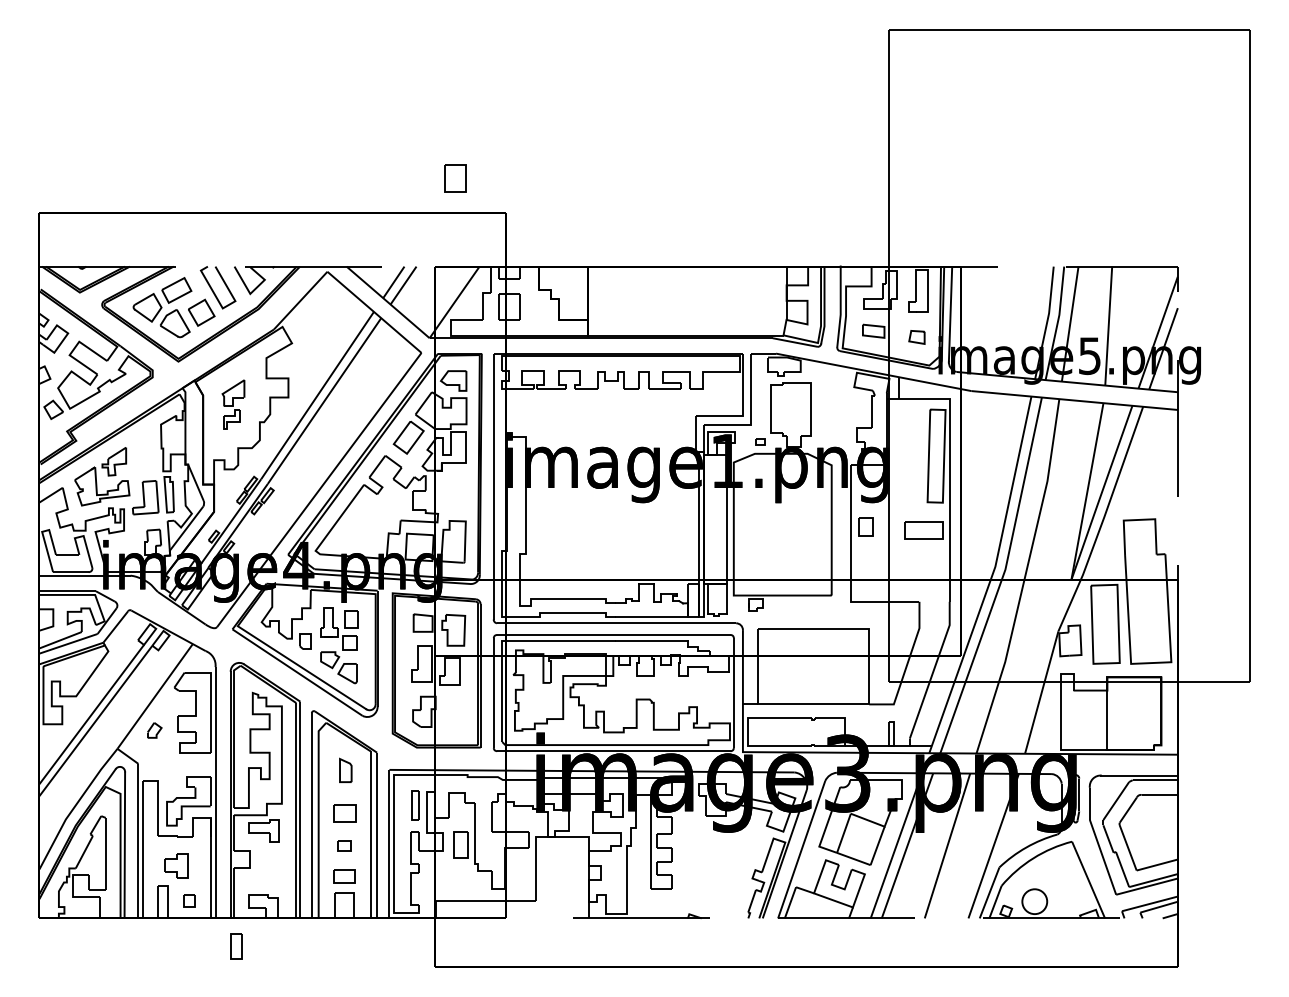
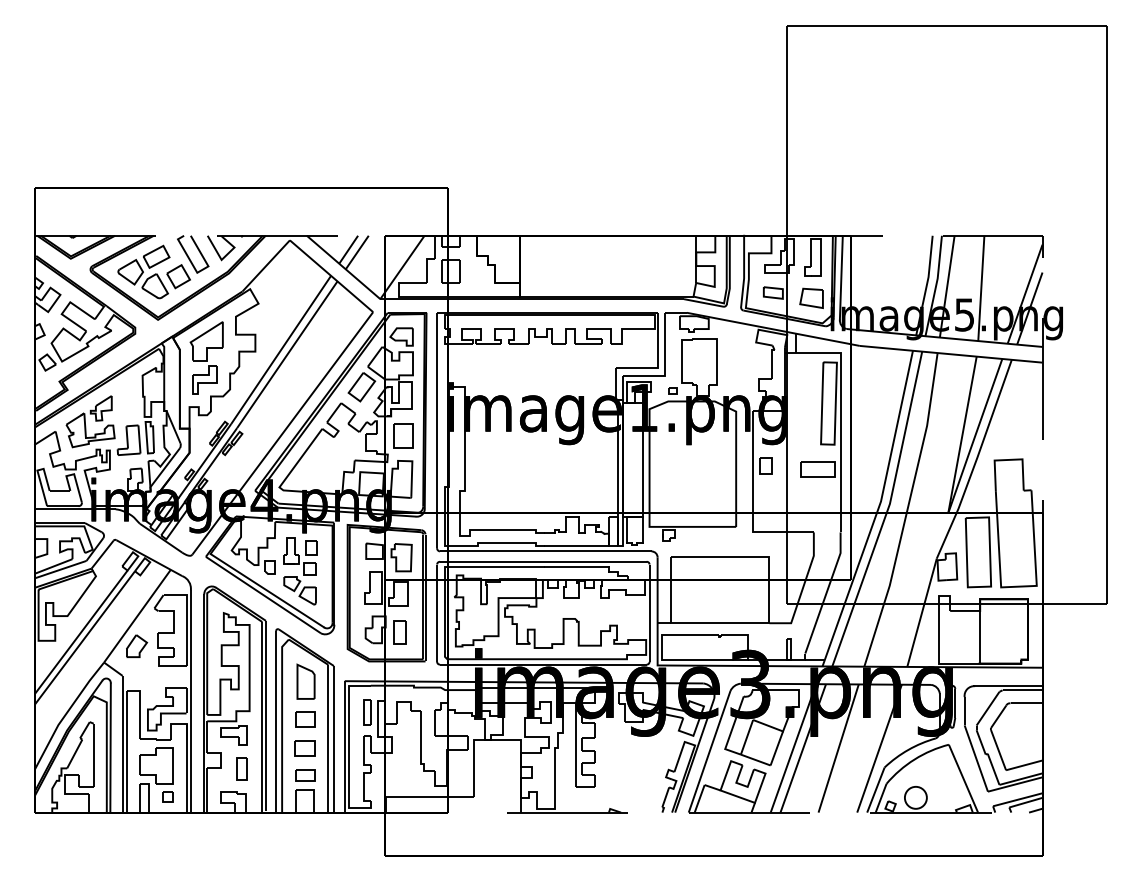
part: (455, 178) -> (403, 435), moved
part: (916, 337) -> (811, 298), size x1.67
part: (233, 404) -> (206, 357), size x1.67
part: (154, 730) -> (136, 646), size x1.67
part: (345, 770) -> (305, 681), size x1.67
part: (460, 844) -> (399, 632), moved
part: (344, 845) -> (304, 748), size x1.67
part: (176, 865) -> (156, 765), size x1.67
part: (236, 946) -> (242, 769), moved

